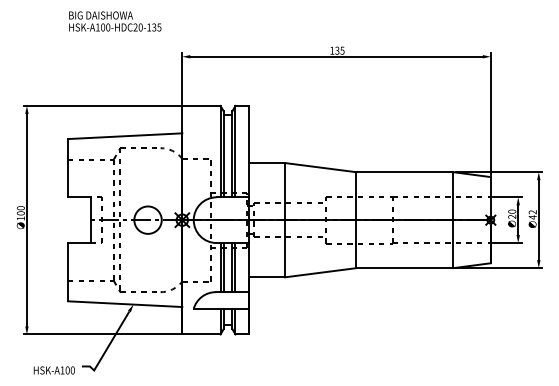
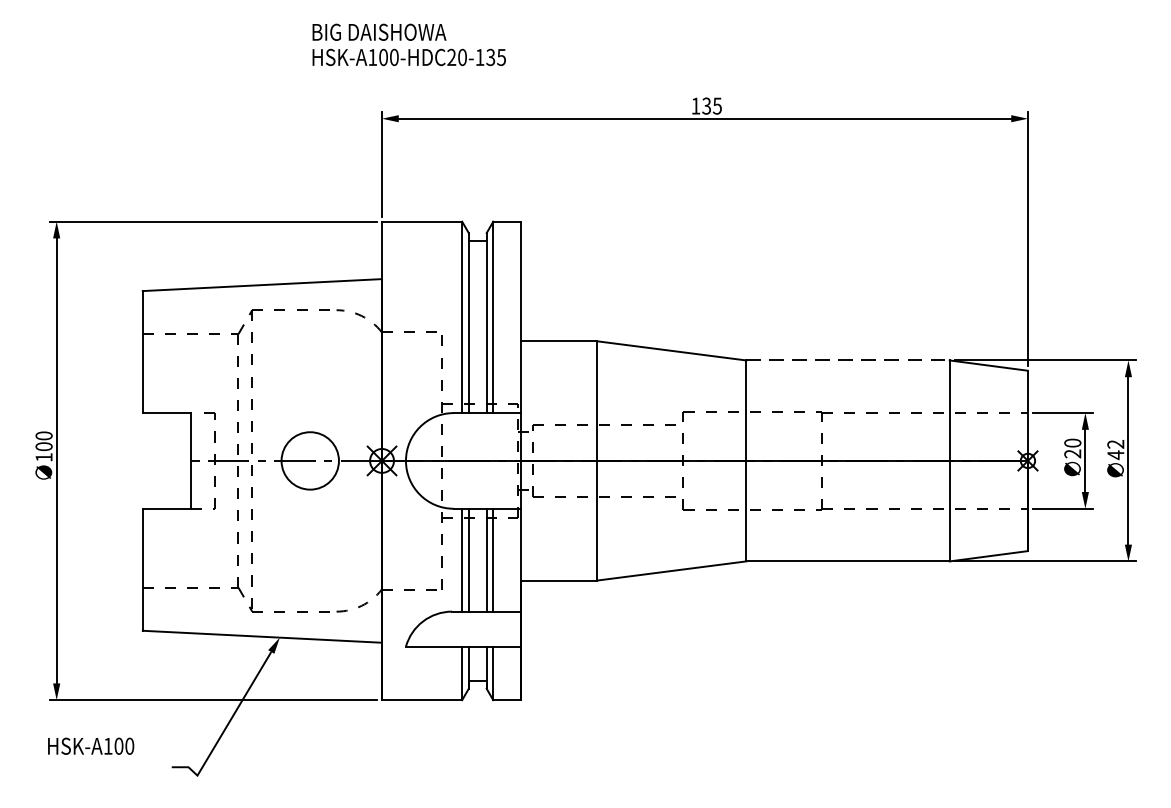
text: (115, 21) -> (409, 44), moved
line: (404, 172) -> (847, 361), solid -> dashed
text: (53, 370) -> (89, 746), moved

